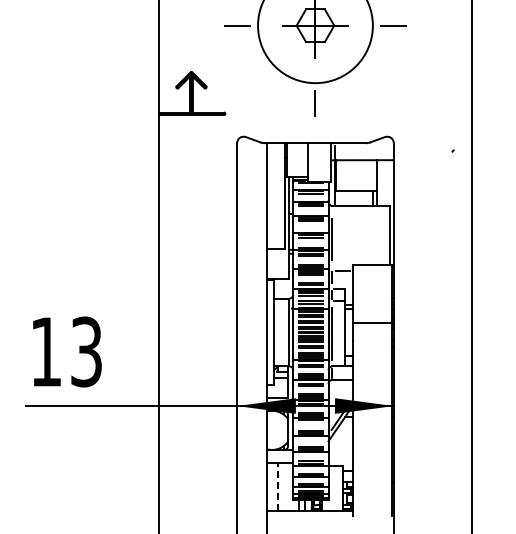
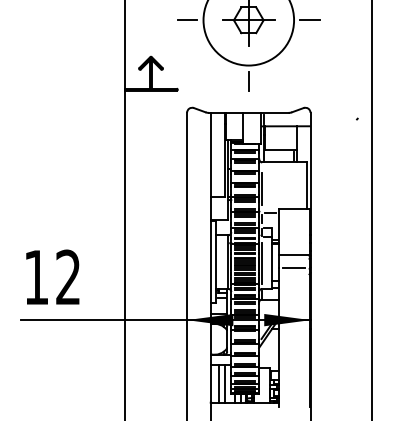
line: (372, 340) -> (293, 268), added
text: (86, 351) -> (68, 277), 13 -> 12
line: (277, 486) -> (218, 383), dashed -> solid
line: (285, 486) -> (225, 383), added

